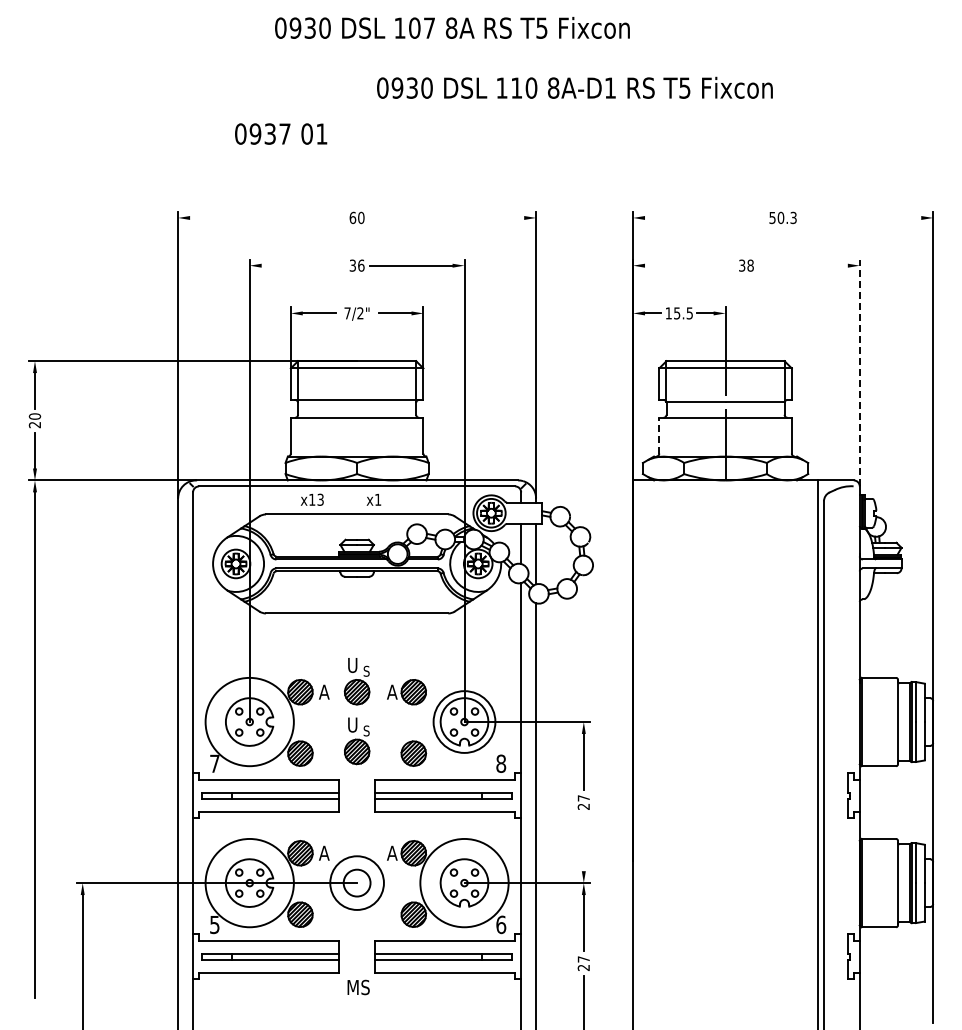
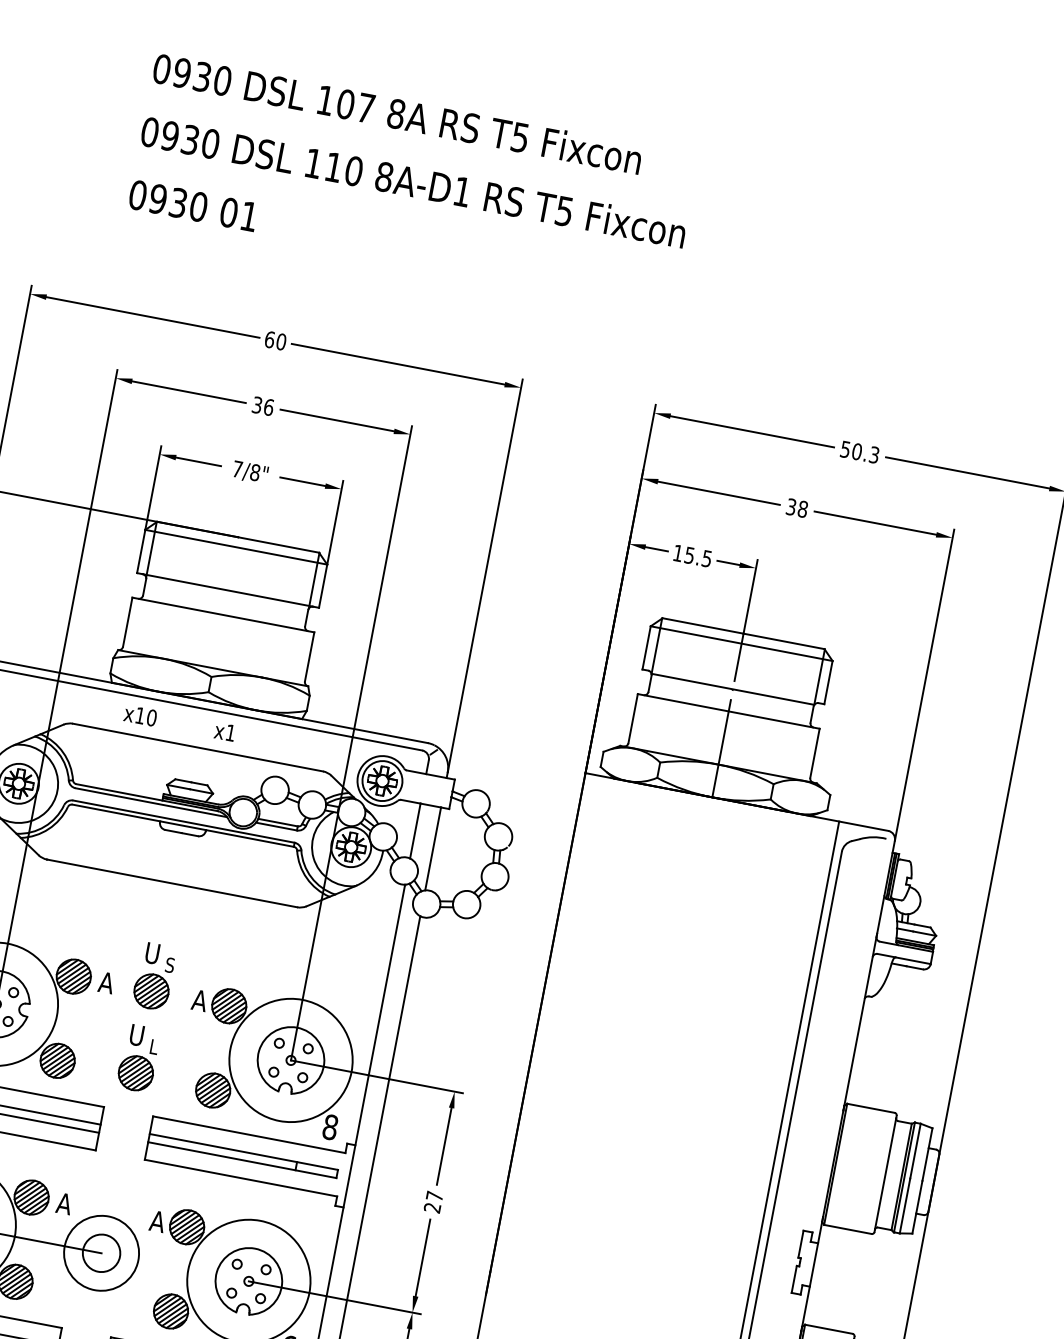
text: (452, 27) -> (397, 113), moved
text: (574, 87) -> (413, 181), moved
text: (284, 133) -> (198, 206), 0937 -> 0930
line: (267, 217) -> (152, 316), added
line: (446, 217) -> (398, 363), added
line: (704, 217) -> (752, 431), added
line: (861, 217) -> (967, 472), added
line: (302, 265) -> (188, 391), added
line: (689, 265) -> (719, 493), added
line: (803, 265) -> (875, 522), added
text: (360, 313) -> (255, 472), 7/2" -> 7/8"
line: (859, 372) -> (924, 684), dashed -> solid
line: (659, 435) -> (633, 718), dashed -> solid
text: (320, 499) -> (151, 717), x13 -> x10
circle: (464, 721) -> (291, 1059), size x1.43
text: (366, 730) -> (154, 1046), S -> L
line: (583, 843) -> (422, 1258), added

